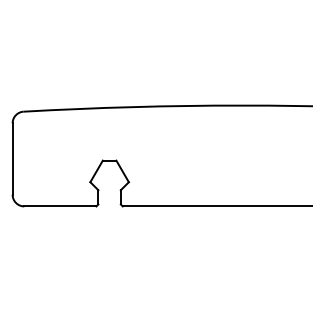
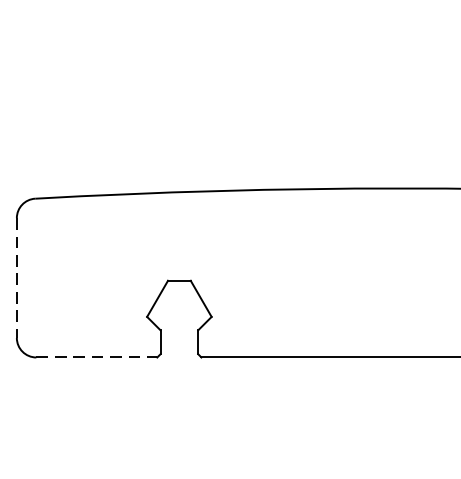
line: (12, 159) -> (16, 278), solid -> dashed
line: (60, 206) -> (97, 357), solid -> dashed

